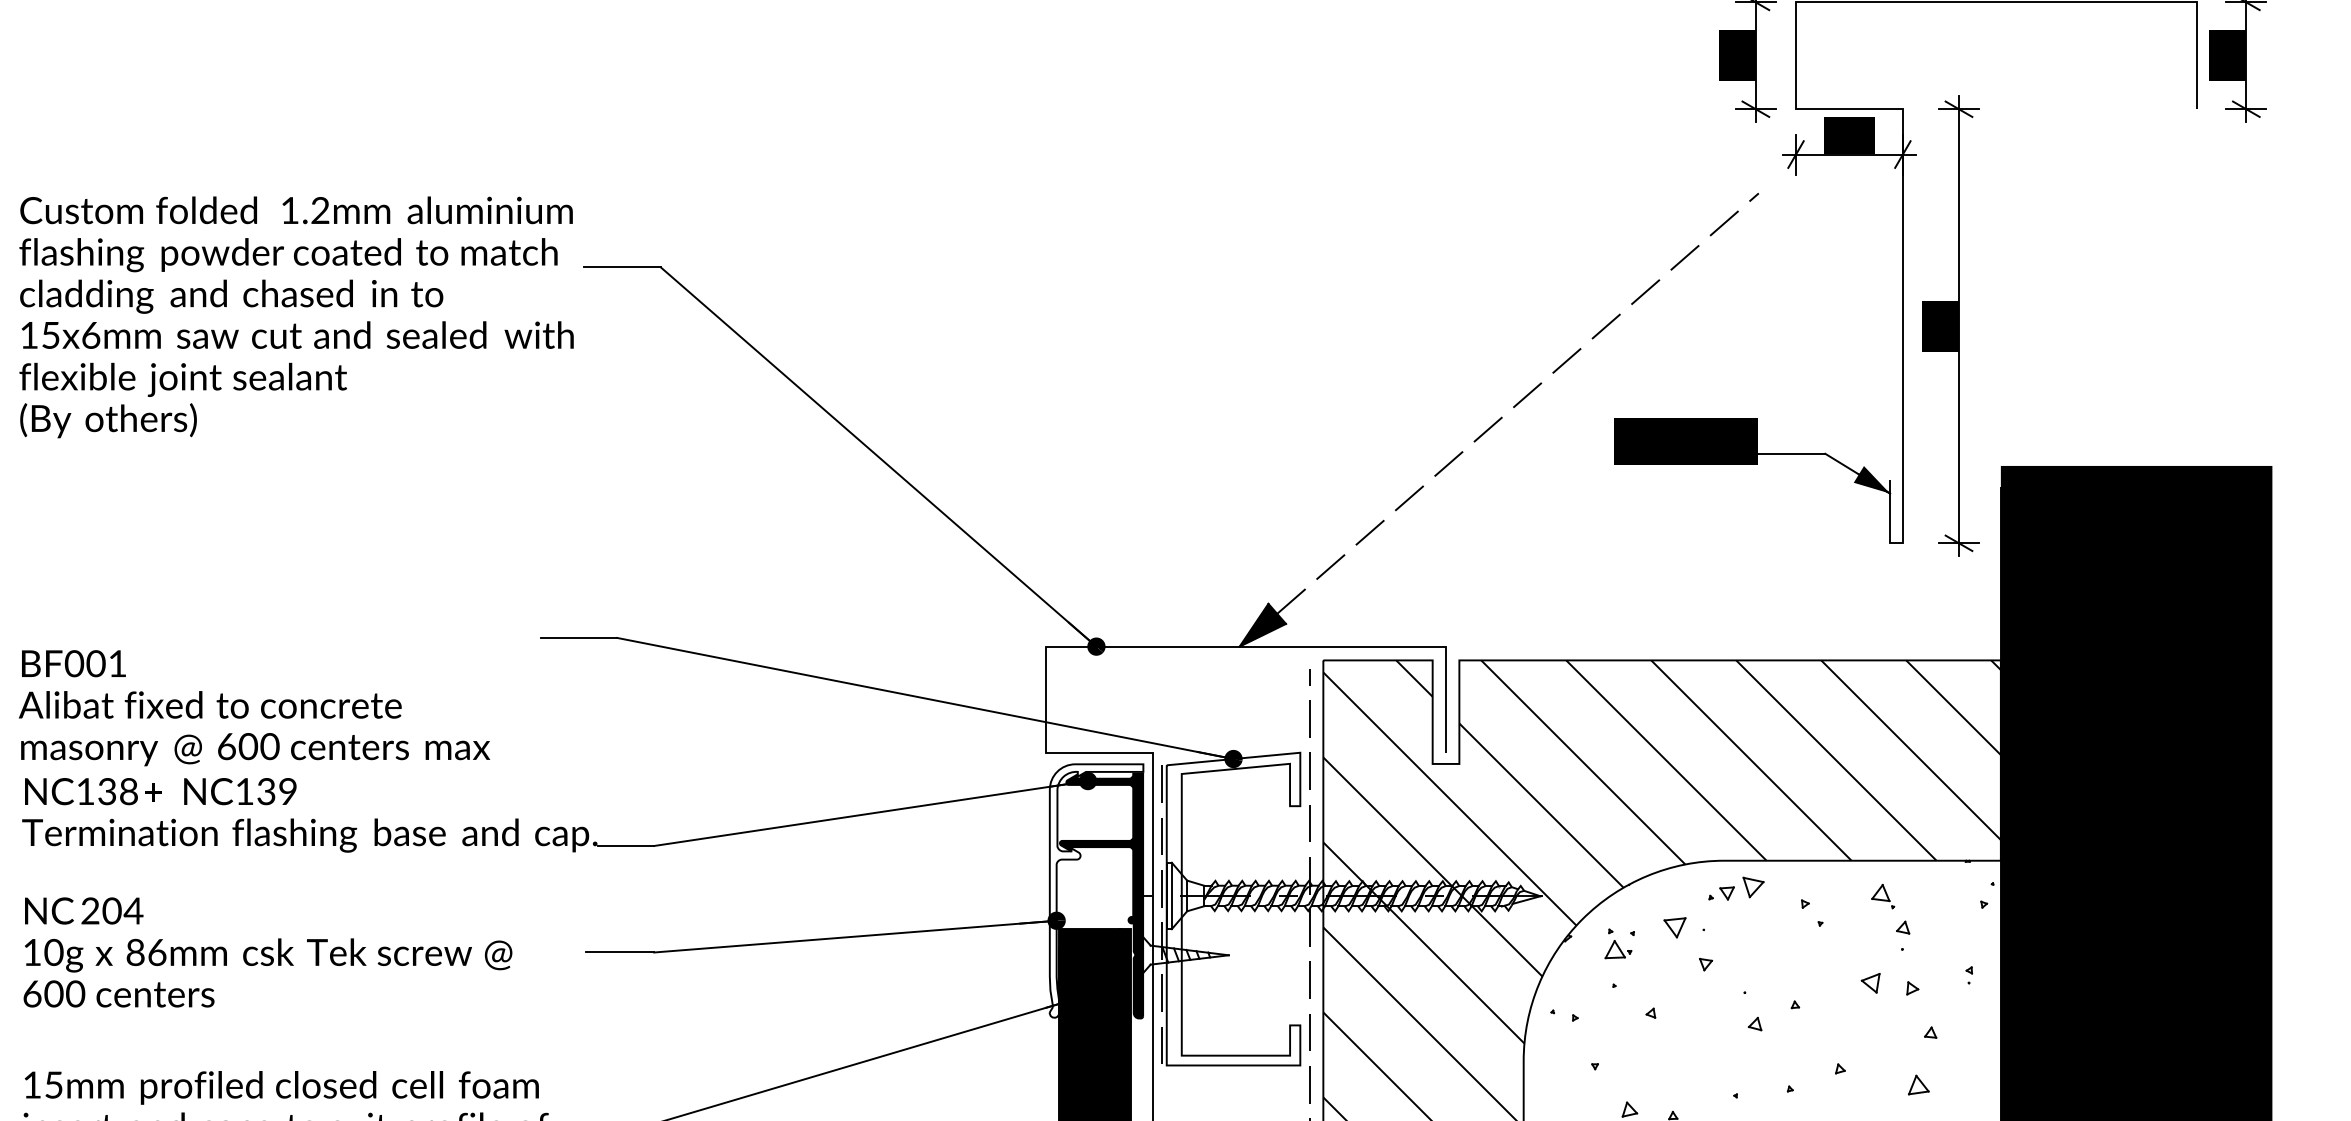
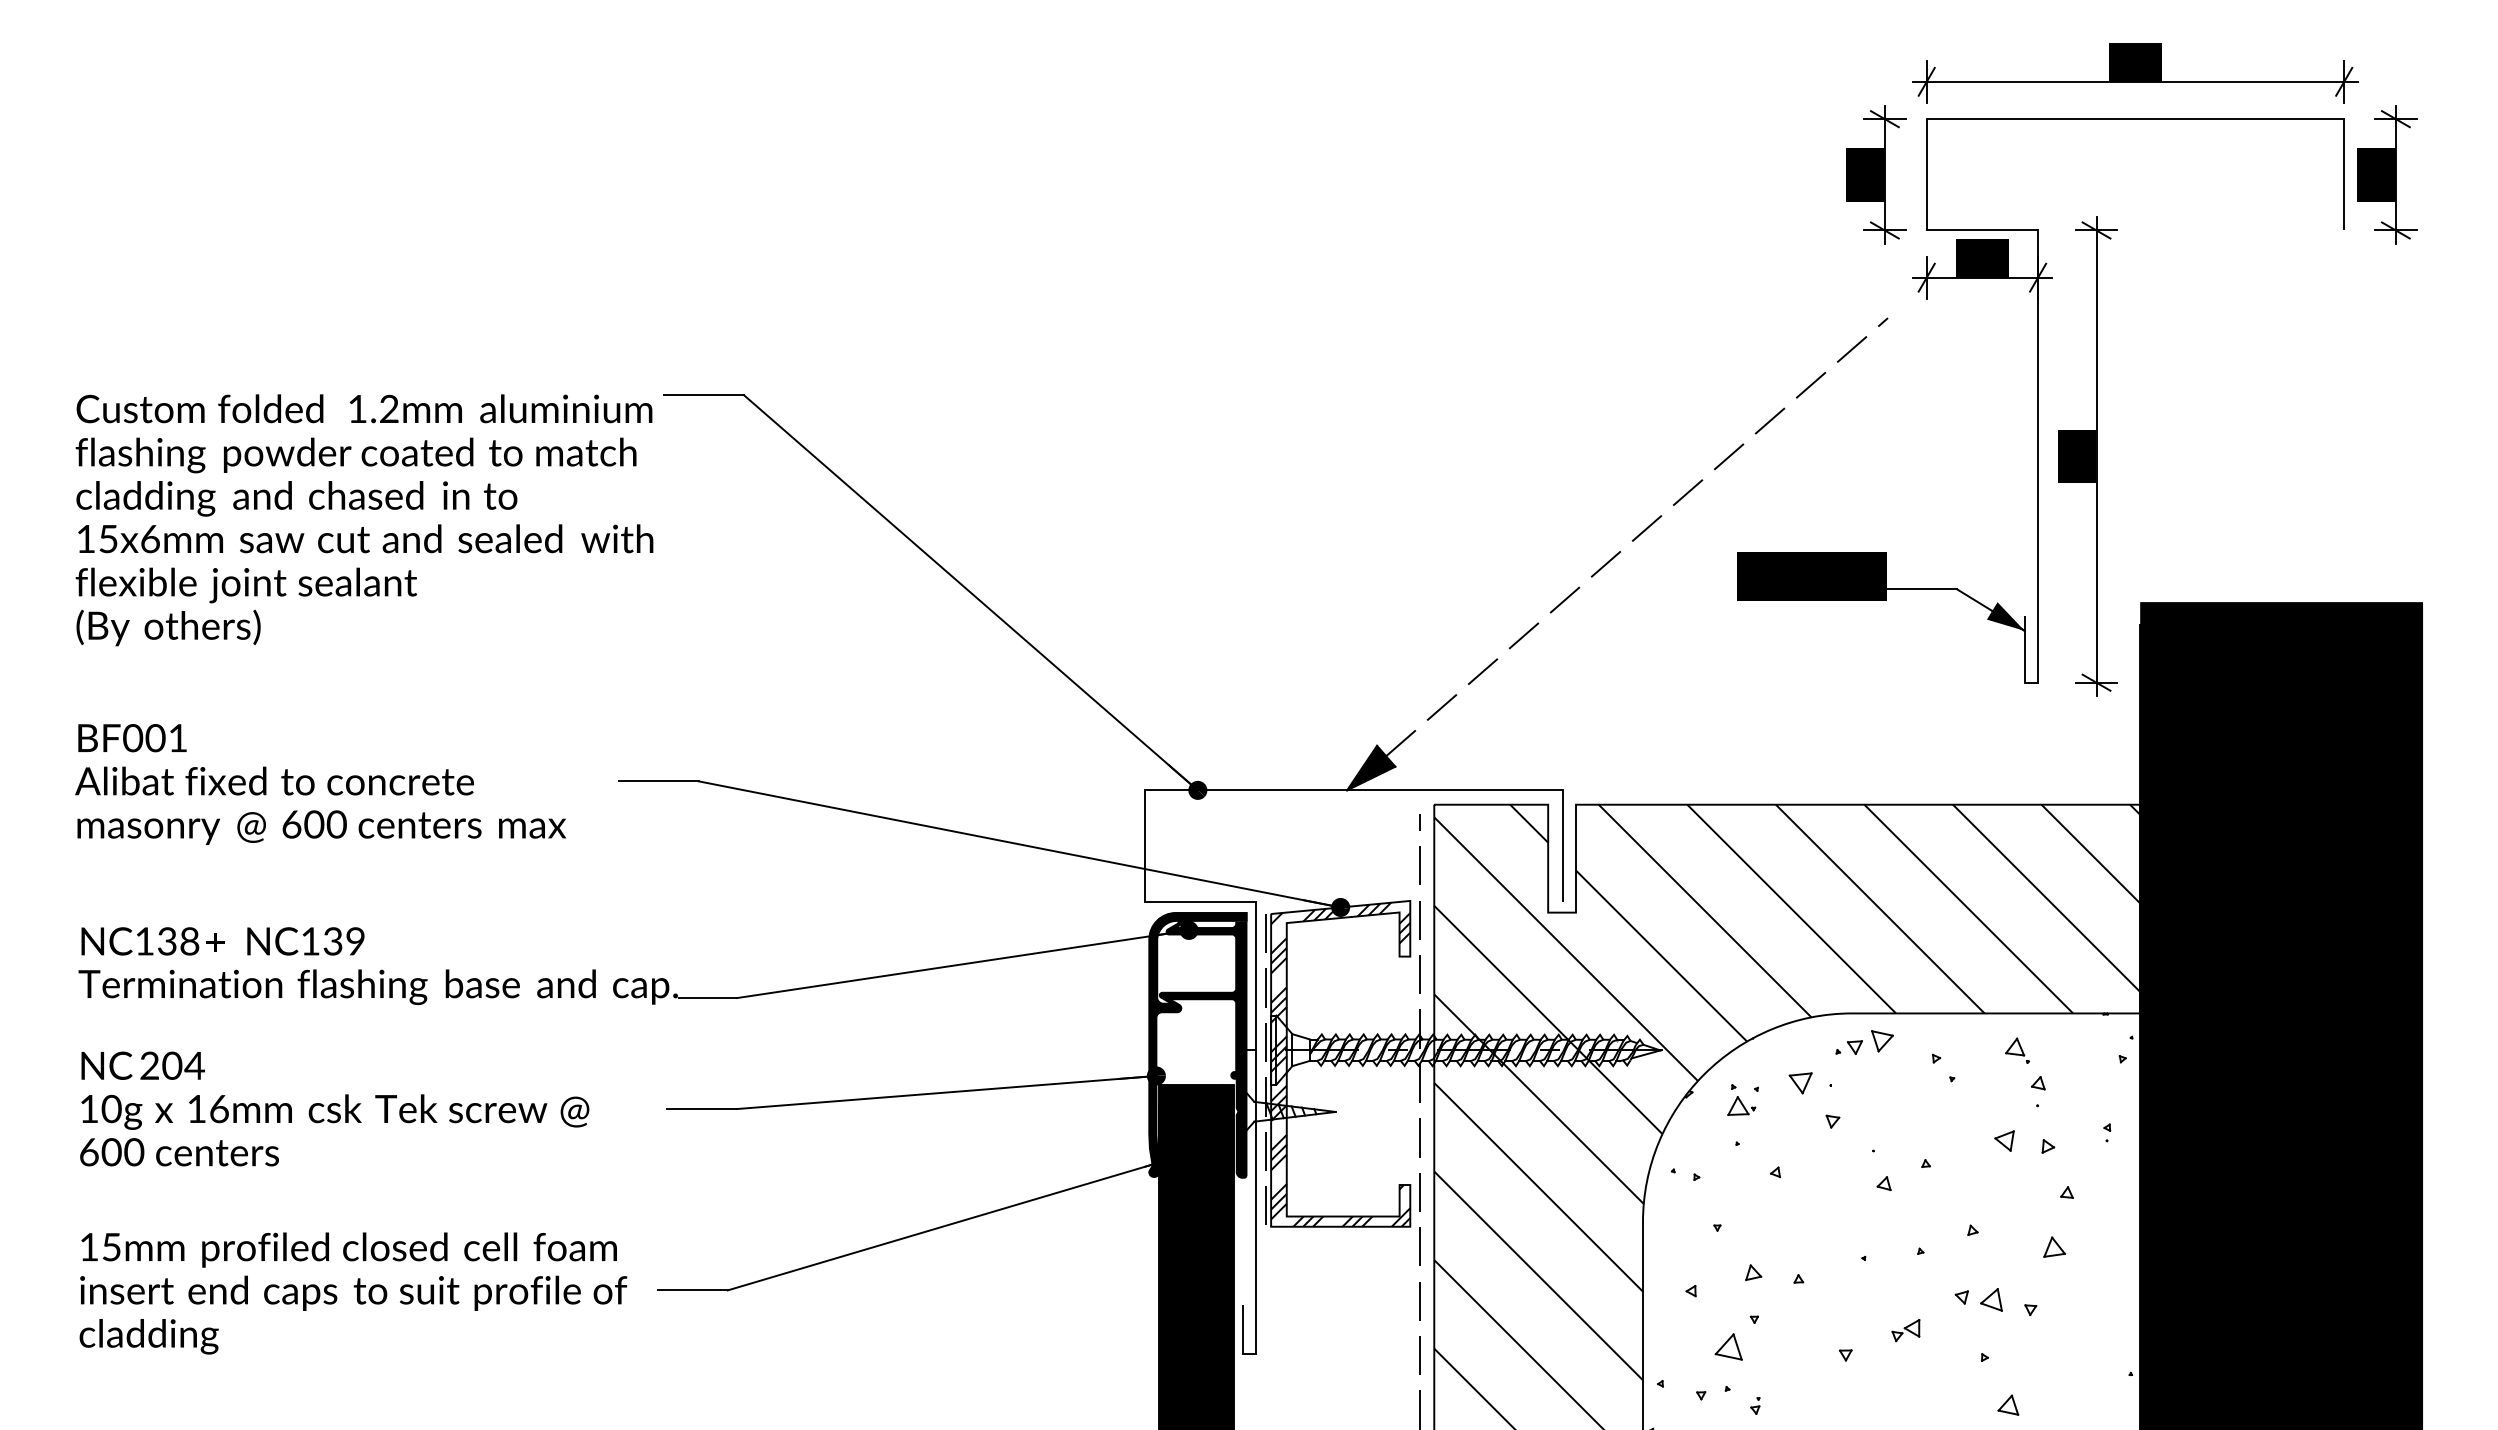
text: (296, 317) -> (364, 520), moved
text: (254, 708) -> (320, 784), moved
fill: (1096, 890) -> (1197, 1044), added
hatch: (1233, 909) -> (1340, 1064), added
text: (135, 951) -> (196, 1108), 86mm -> 16mm

